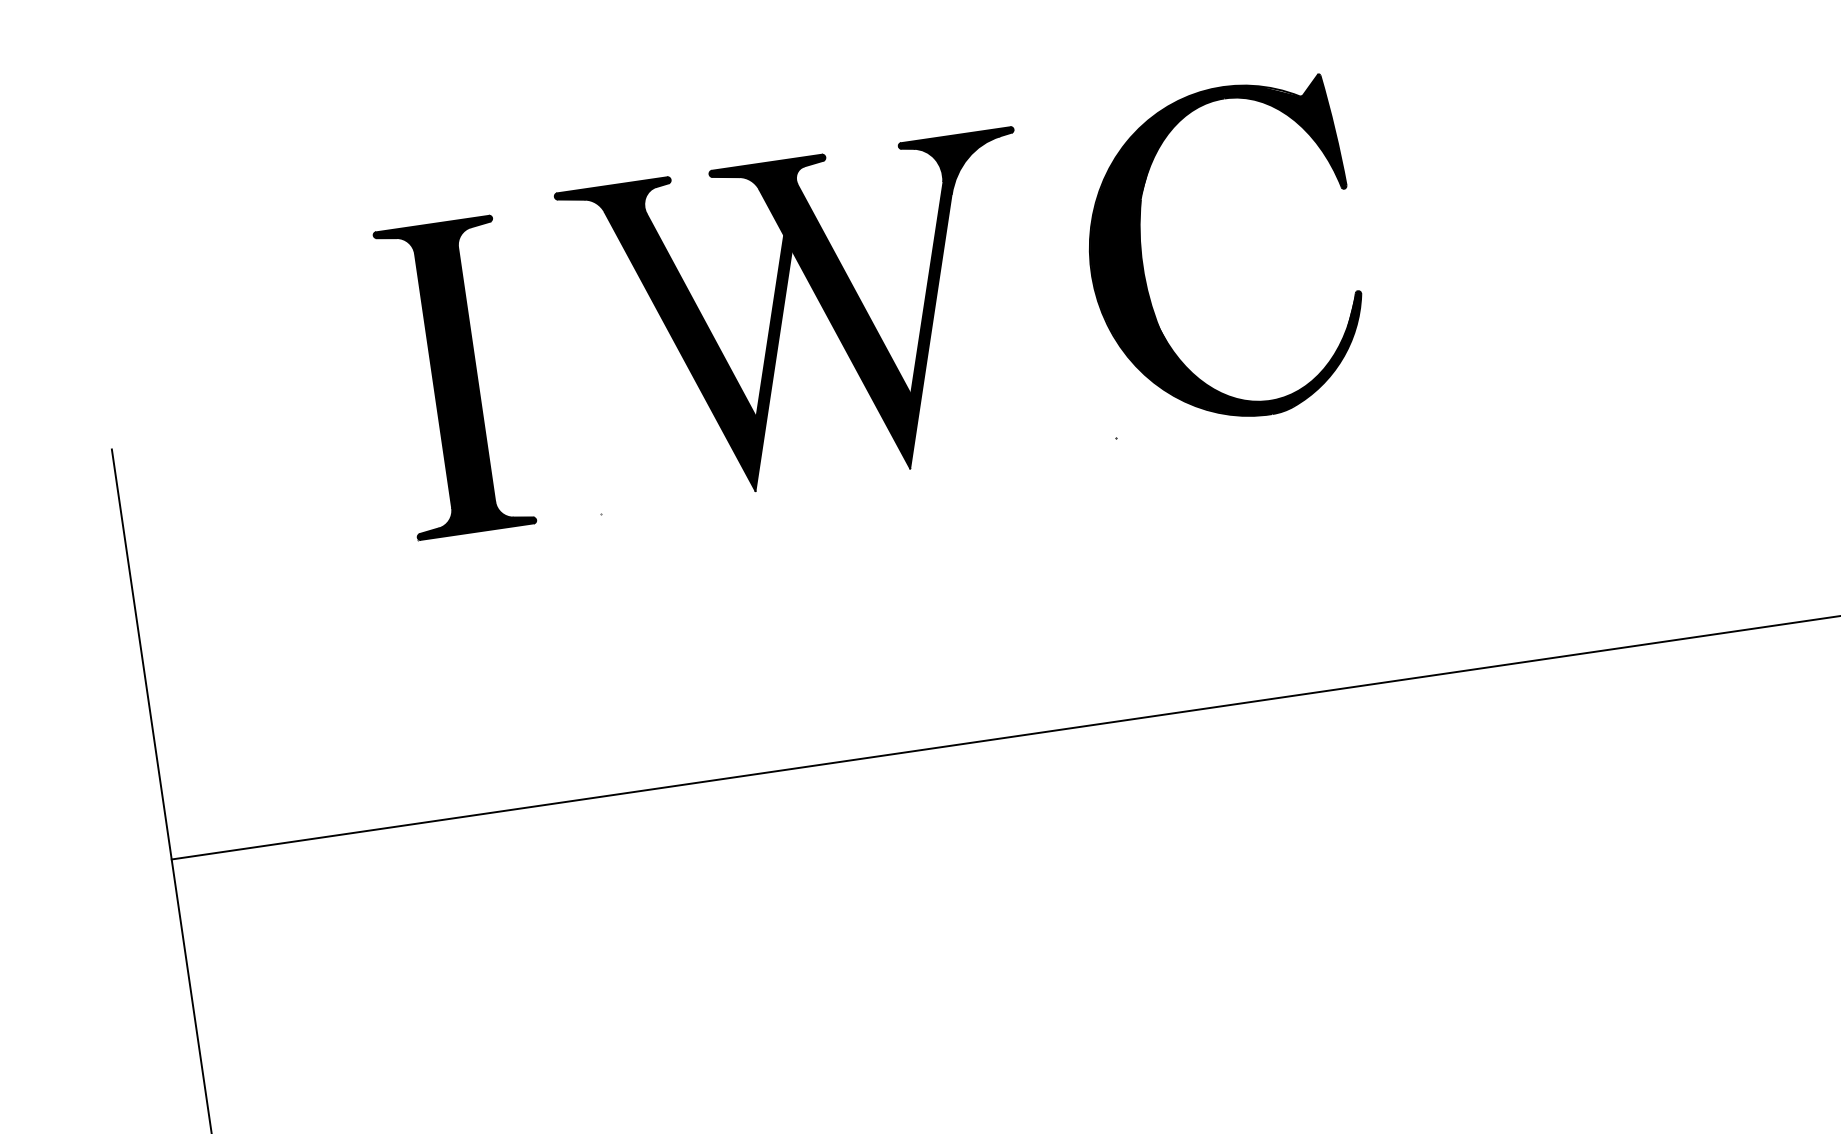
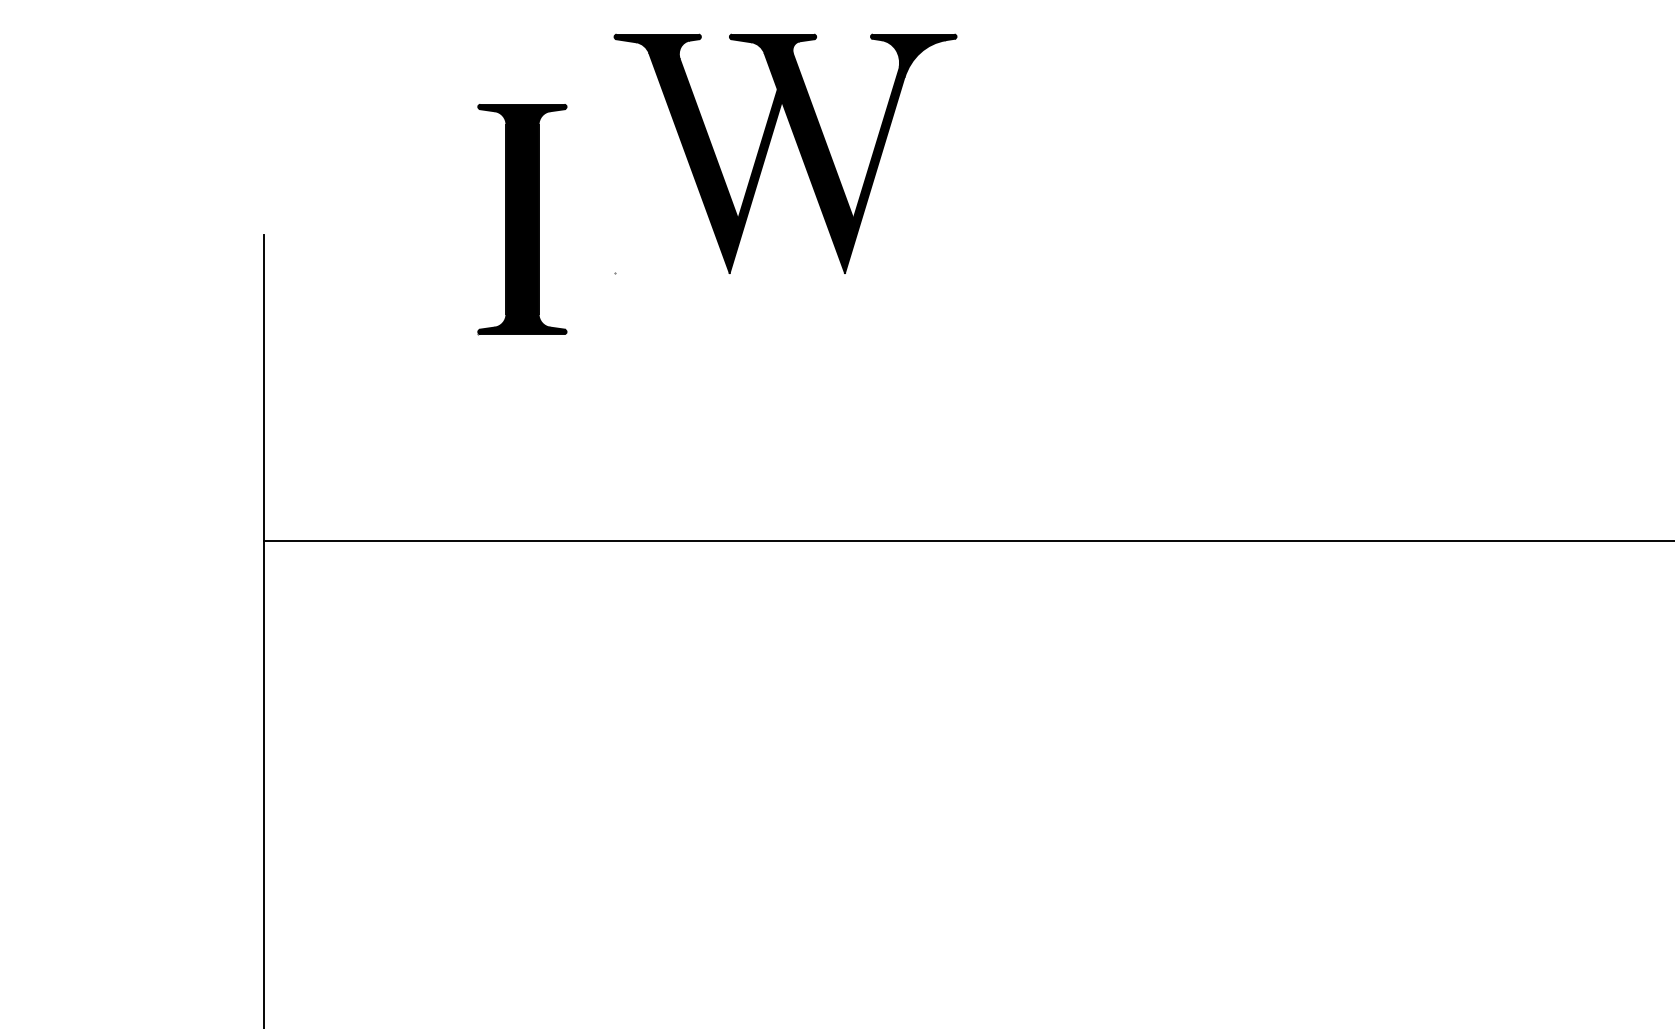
part: (1144, 266) -> (1037, 211), removed
part: (823, 311) -> (798, 149), moved

